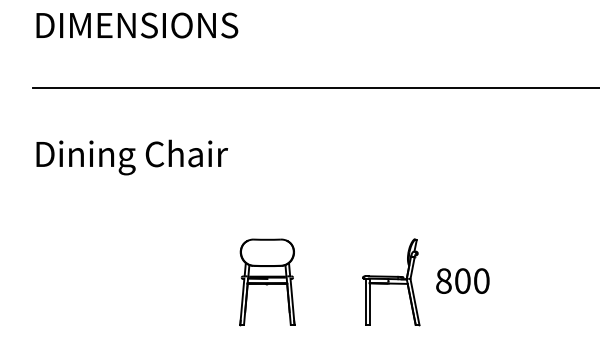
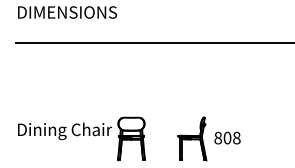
text: (131, 157) -> (64, 131), moved
text: (481, 281) -> (236, 138), 800 -> 808

